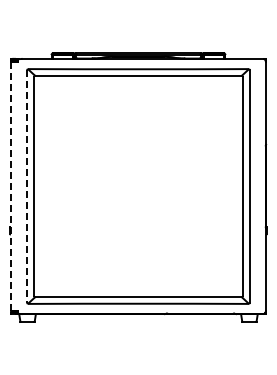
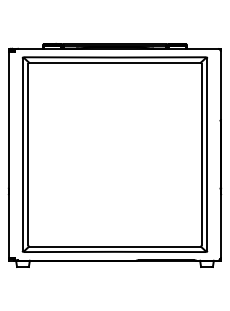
line: (10, 187) -> (8, 155), dashed -> solid
line: (27, 187) -> (22, 155), dashed -> solid

